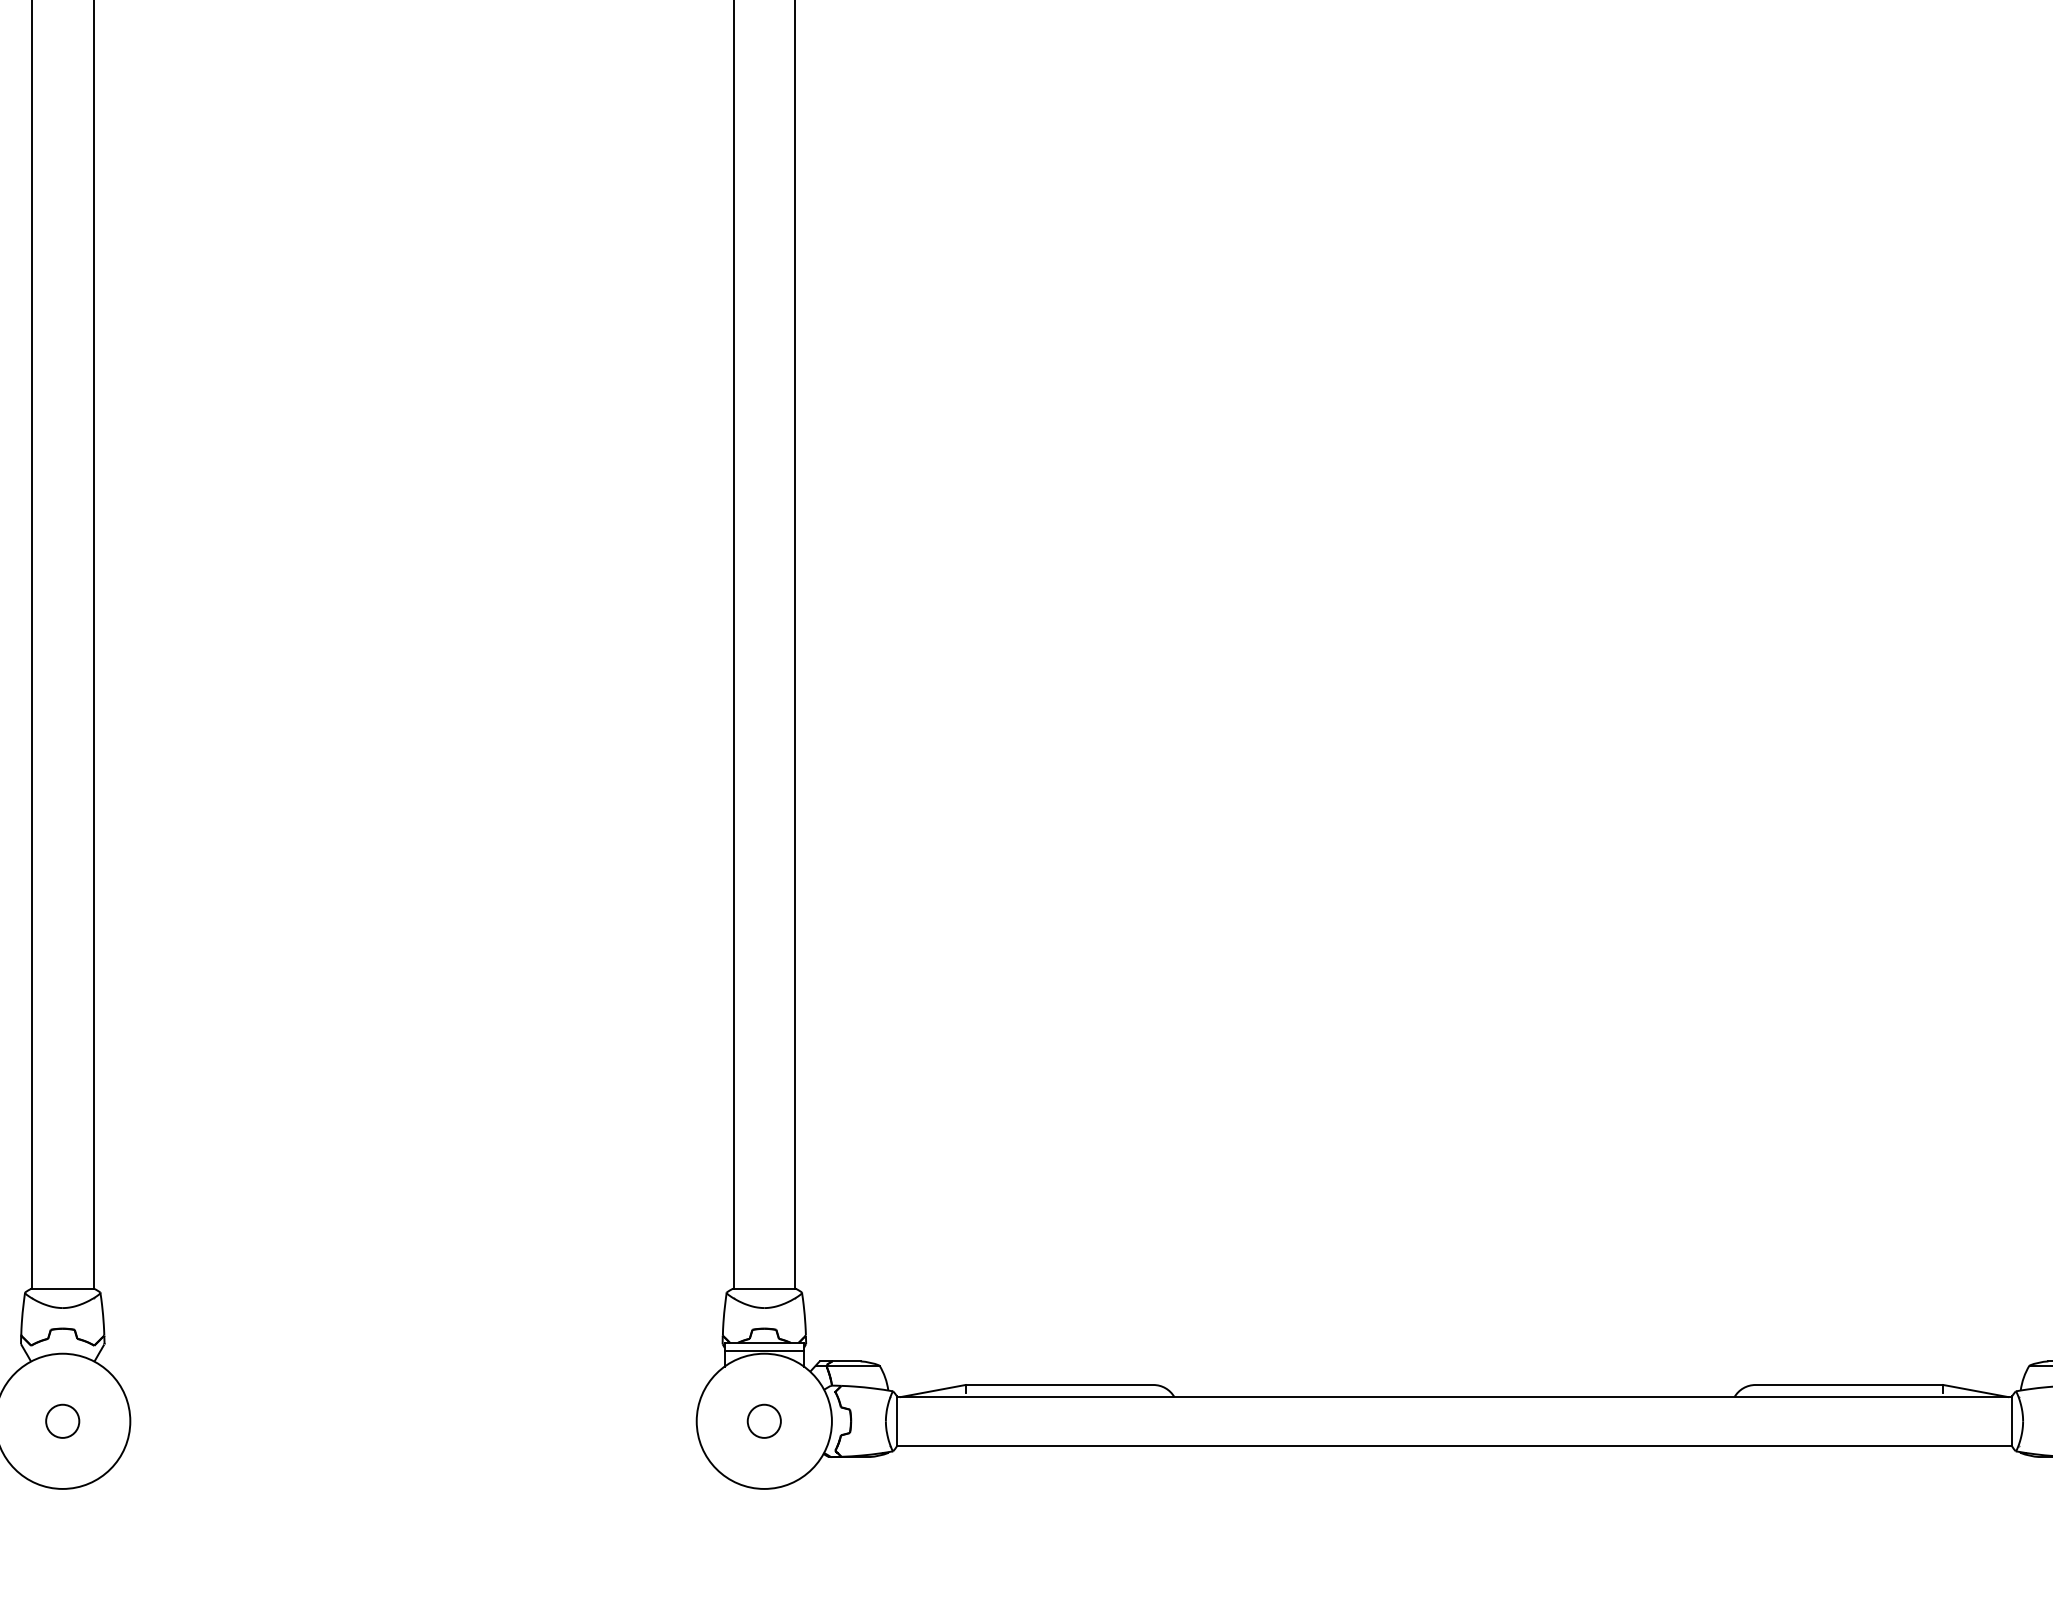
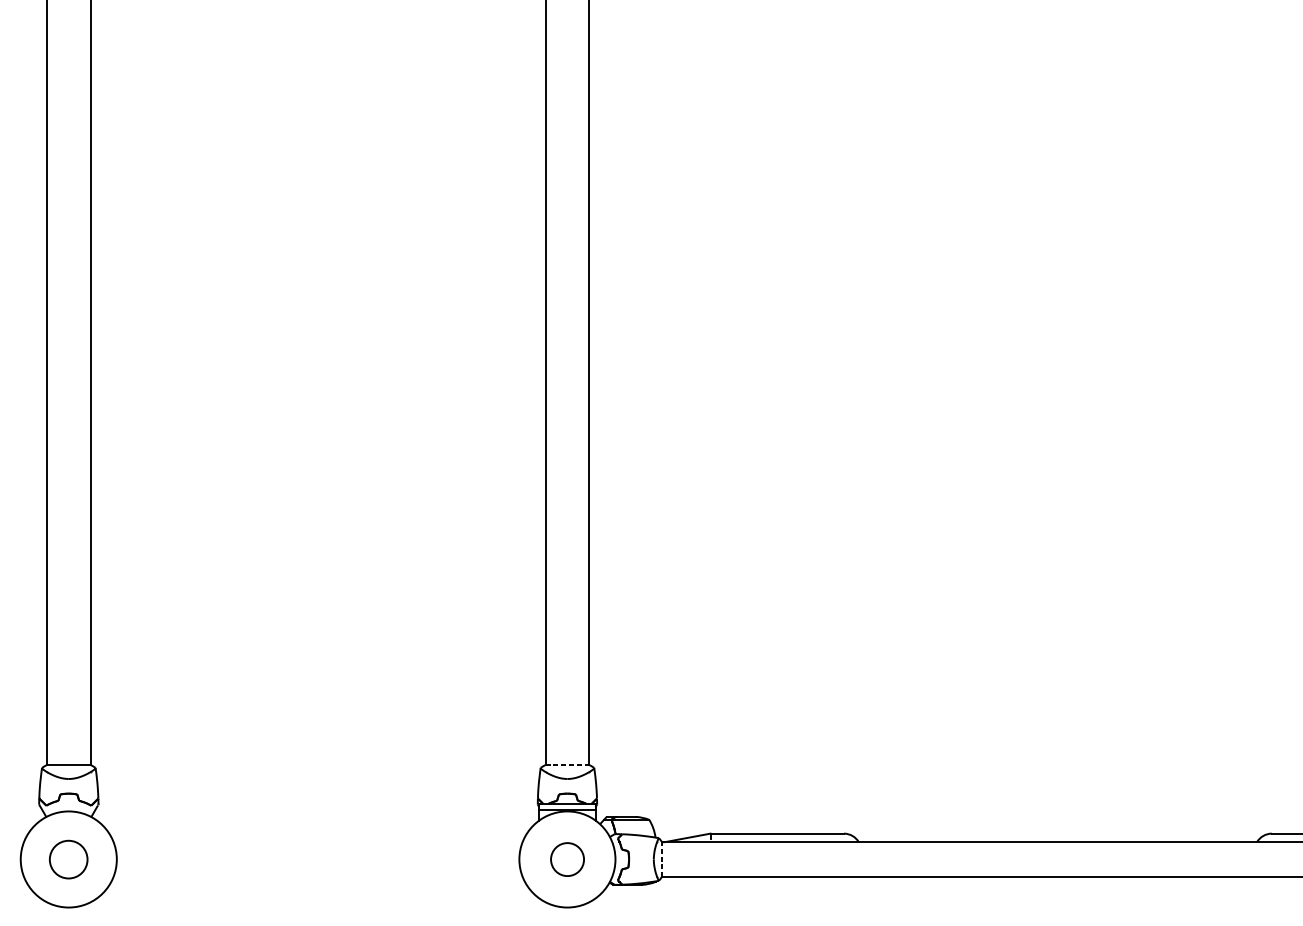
line: (763, 1288) -> (566, 765), solid -> dashed
circle: (62, 1420) -> (68, 858), size x1.6
circle: (763, 1420) -> (566, 858), size x1.4
line: (897, 1421) -> (662, 859), solid -> dashed

